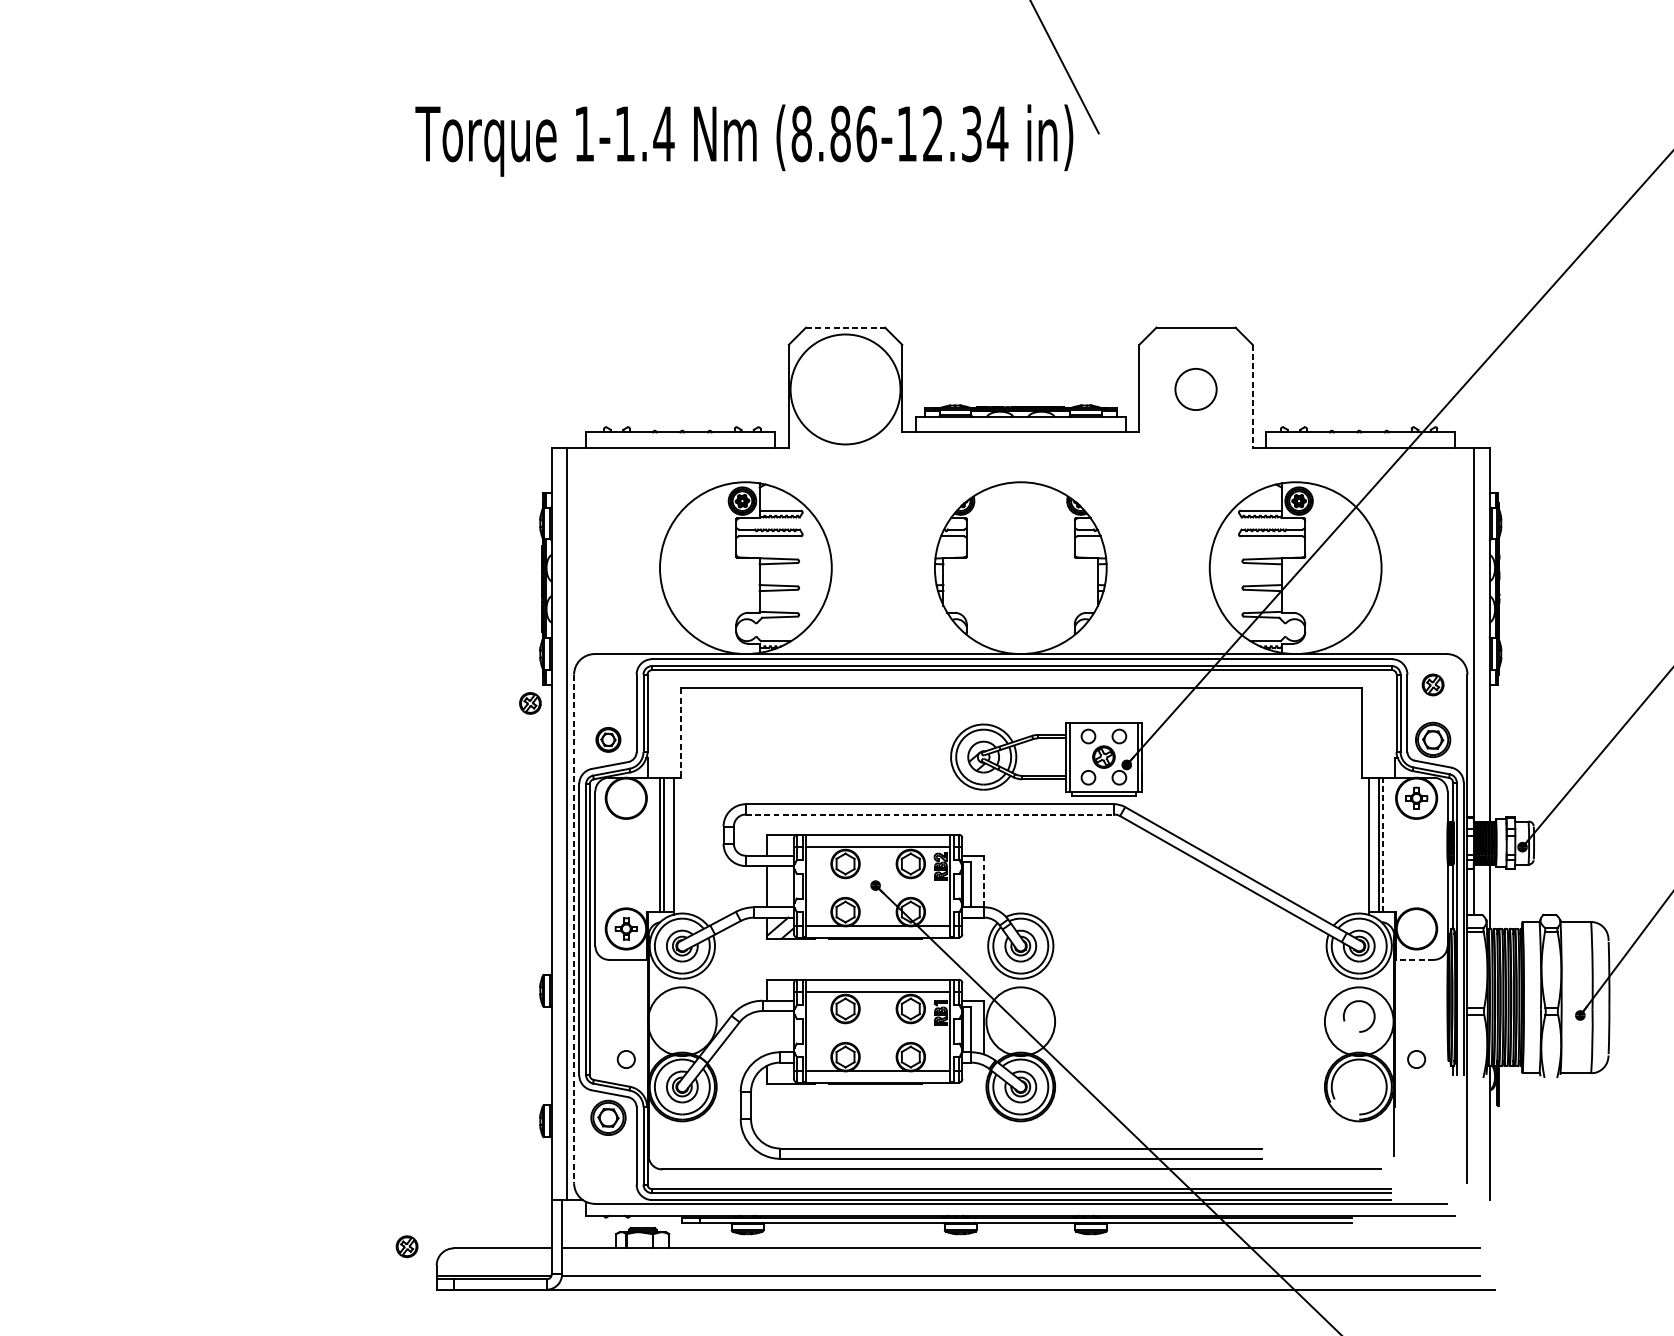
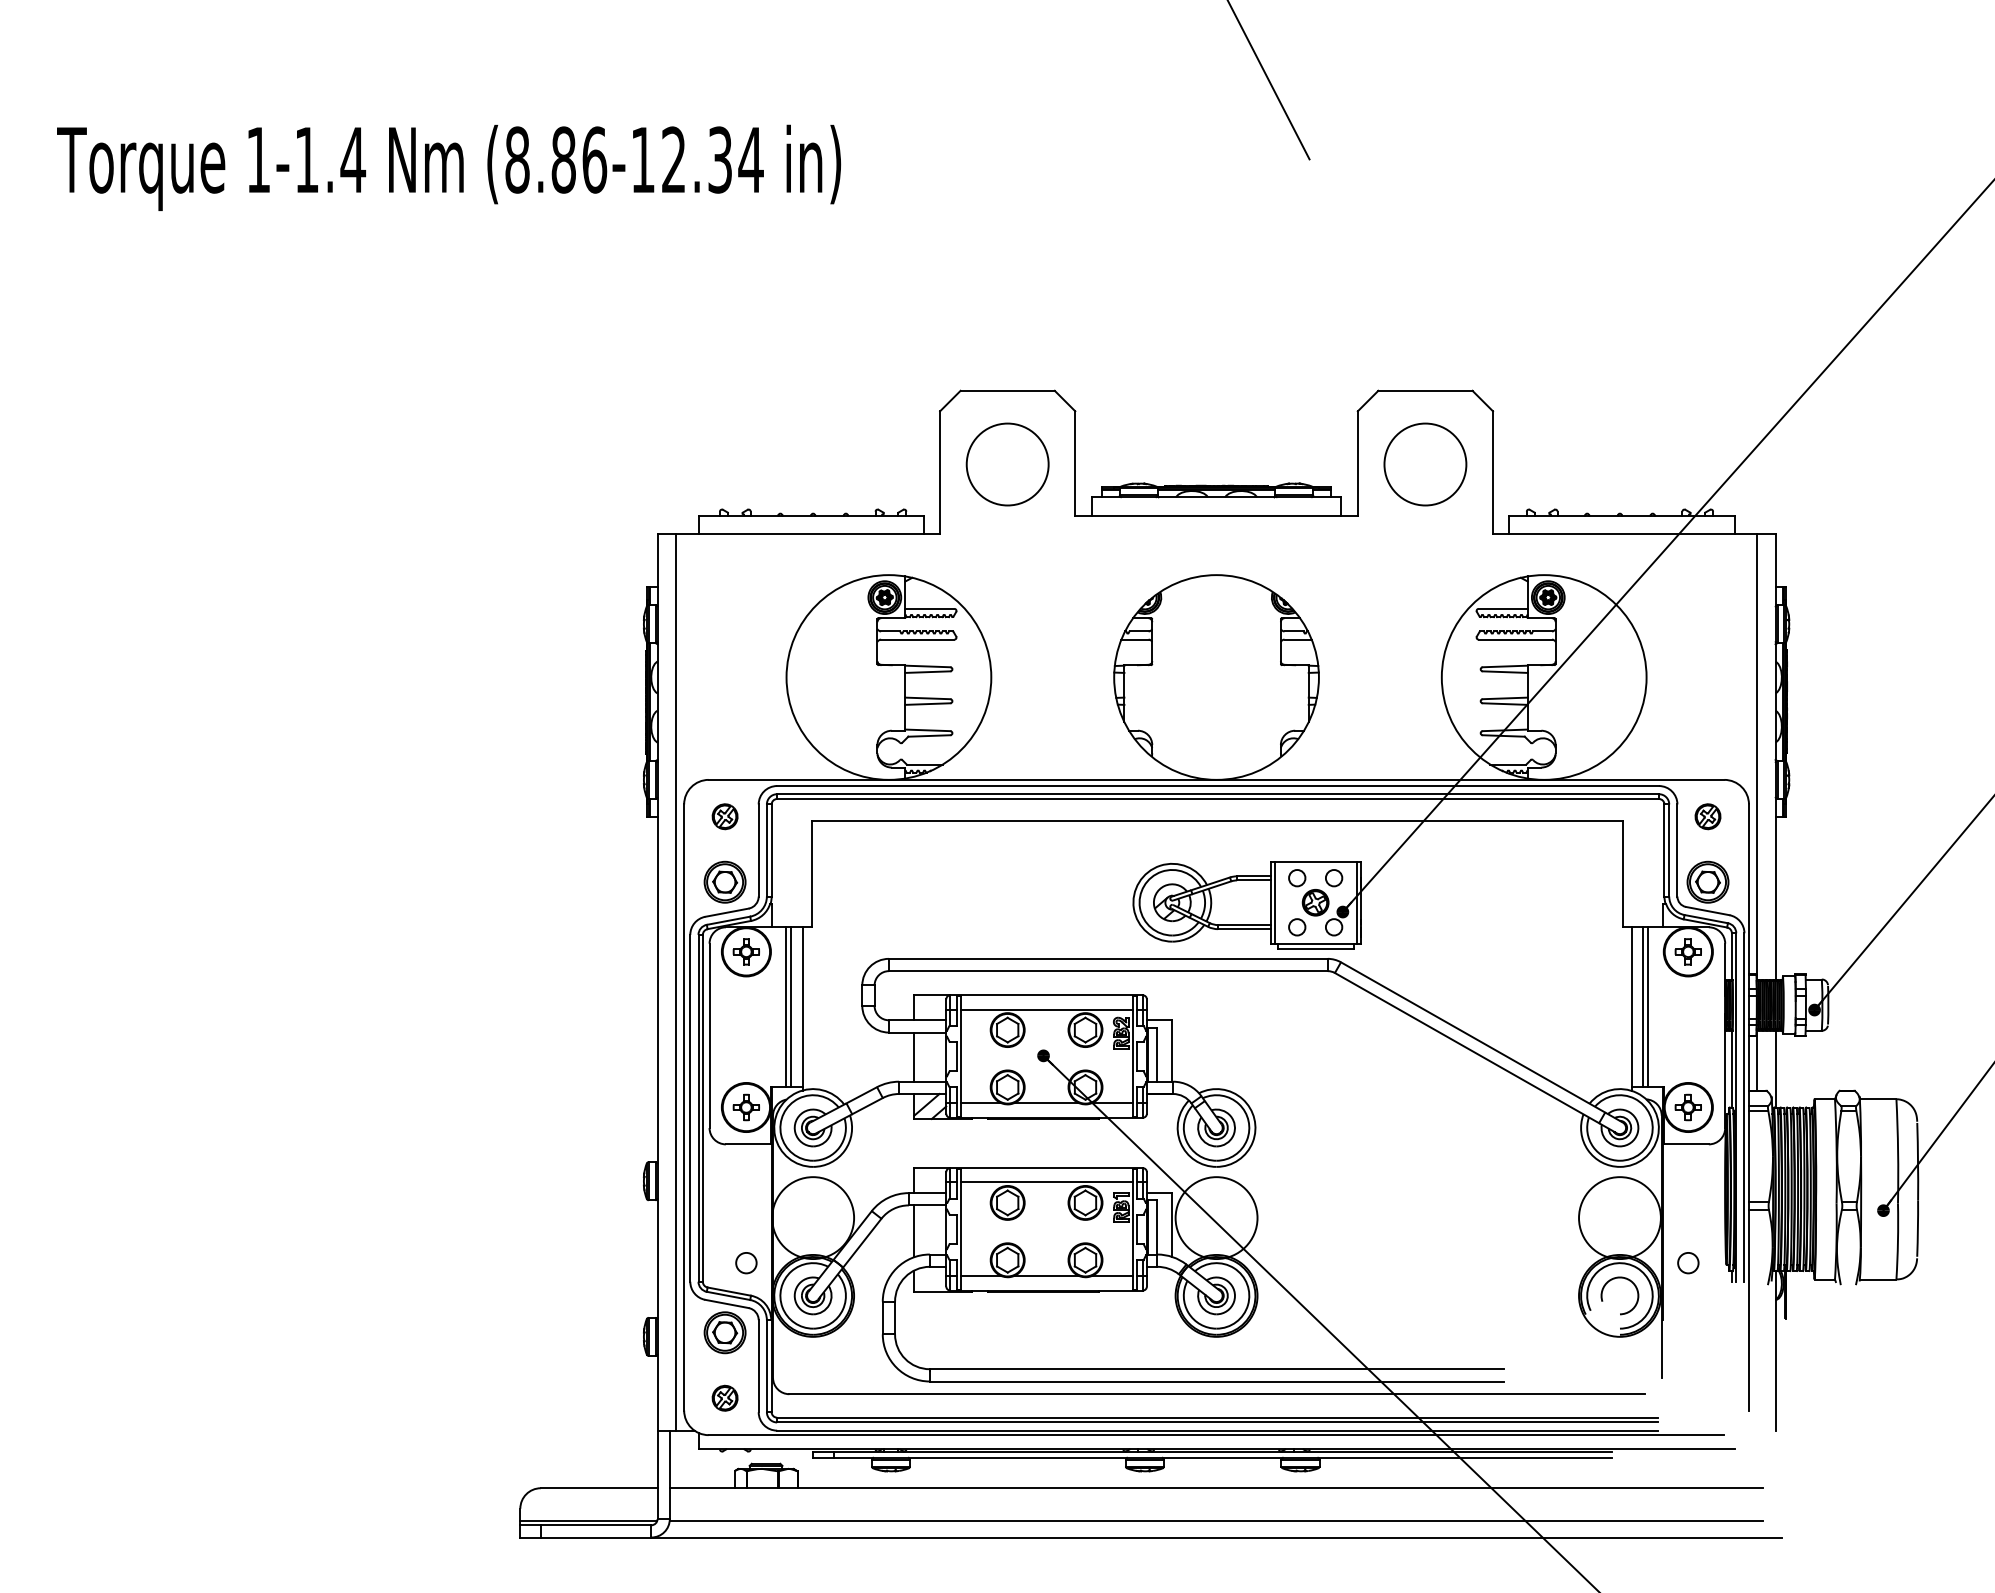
text: (744, 140) -> (449, 167), moved
line: (846, 327) -> (1008, 390), dashed -> solid
circle: (845, 389) -> (1007, 464), size x0.62
circle: (1196, 389) -> (1425, 464), size x1.67
line: (1253, 397) -> (1493, 473), dashed -> solid
part: (529, 703) -> (724, 816), moved
line: (680, 733) -> (811, 874), dashed -> solid
part: (607, 739) -> (724, 881), size x1.43
part: (625, 798) -> (745, 951), added
line: (930, 814) -> (1108, 971), dashed -> solid
line: (1383, 845) -> (1648, 1007), dashed -> solid
line: (983, 881) -> (1172, 1051), dashed -> solid
part: (1415, 928) -> (1687, 1107), added
line: (574, 929) -> (684, 1108), dashed -> solid
line: (1415, 959) -> (1686, 1144), dashed -> solid
arc: (1352, 1003) -> (1612, 1280), moved
line: (767, 1032) -> (914, 1231), added
part: (406, 1246) -> (724, 1397), moved

